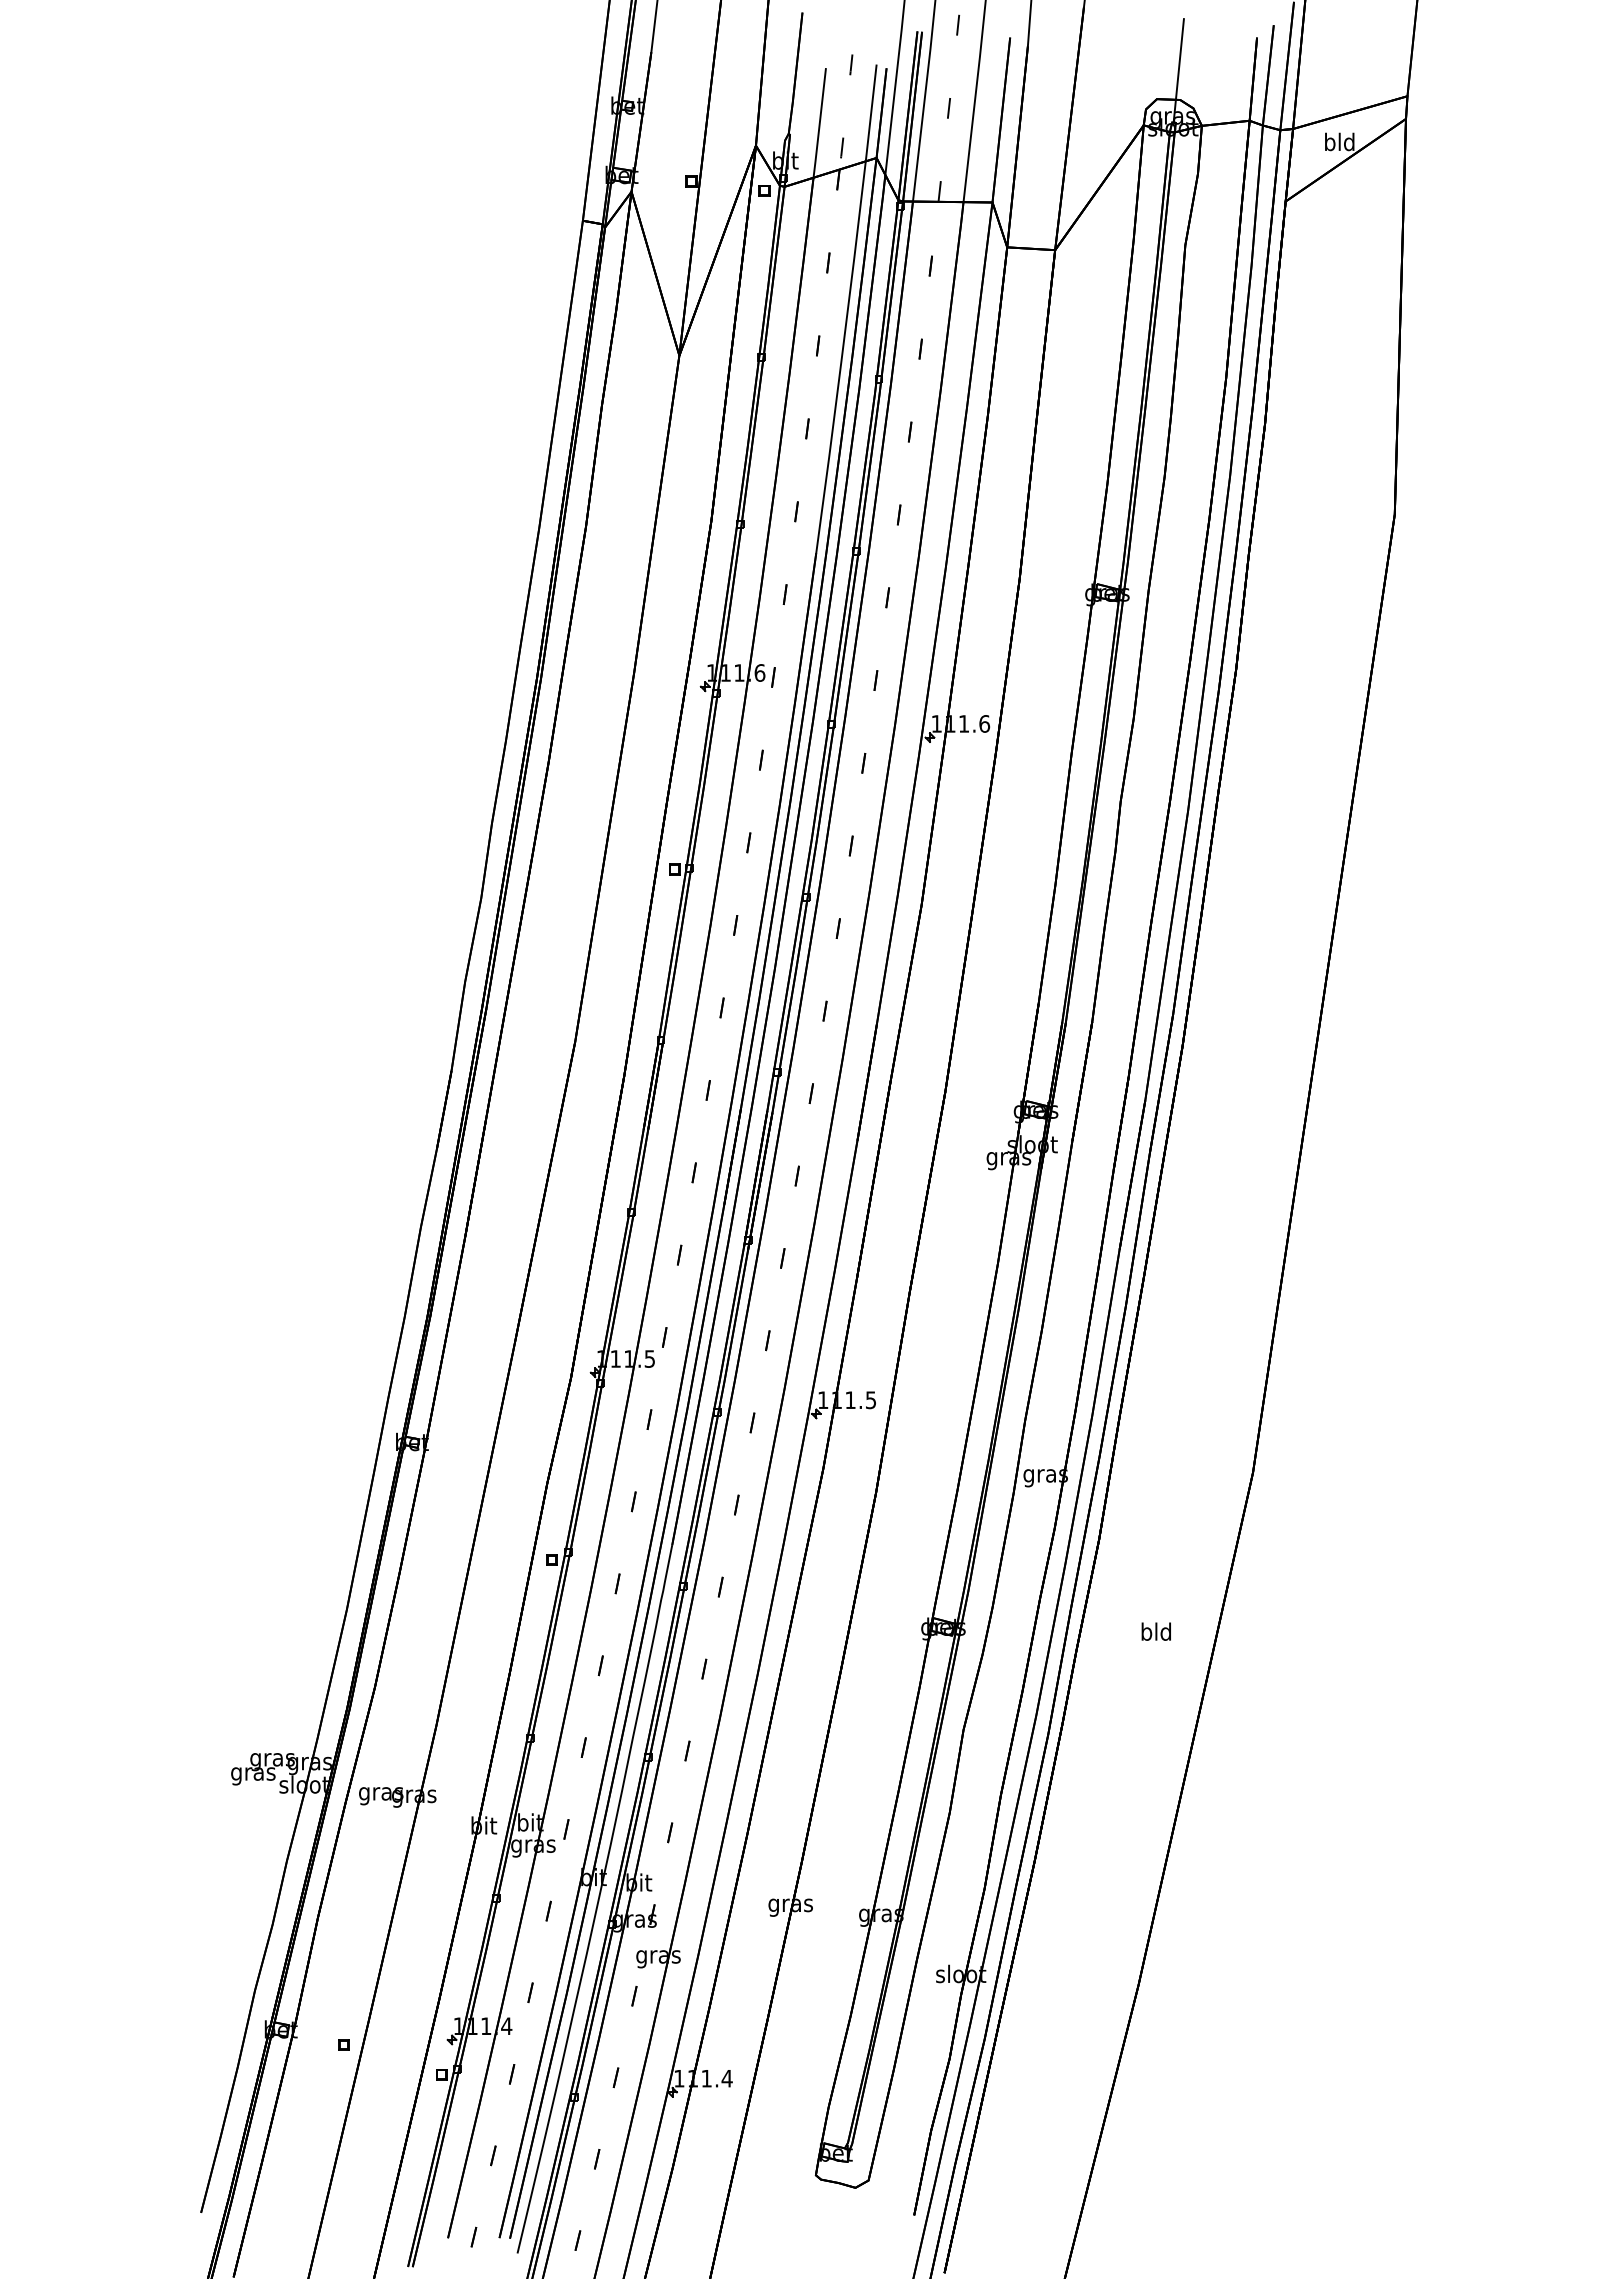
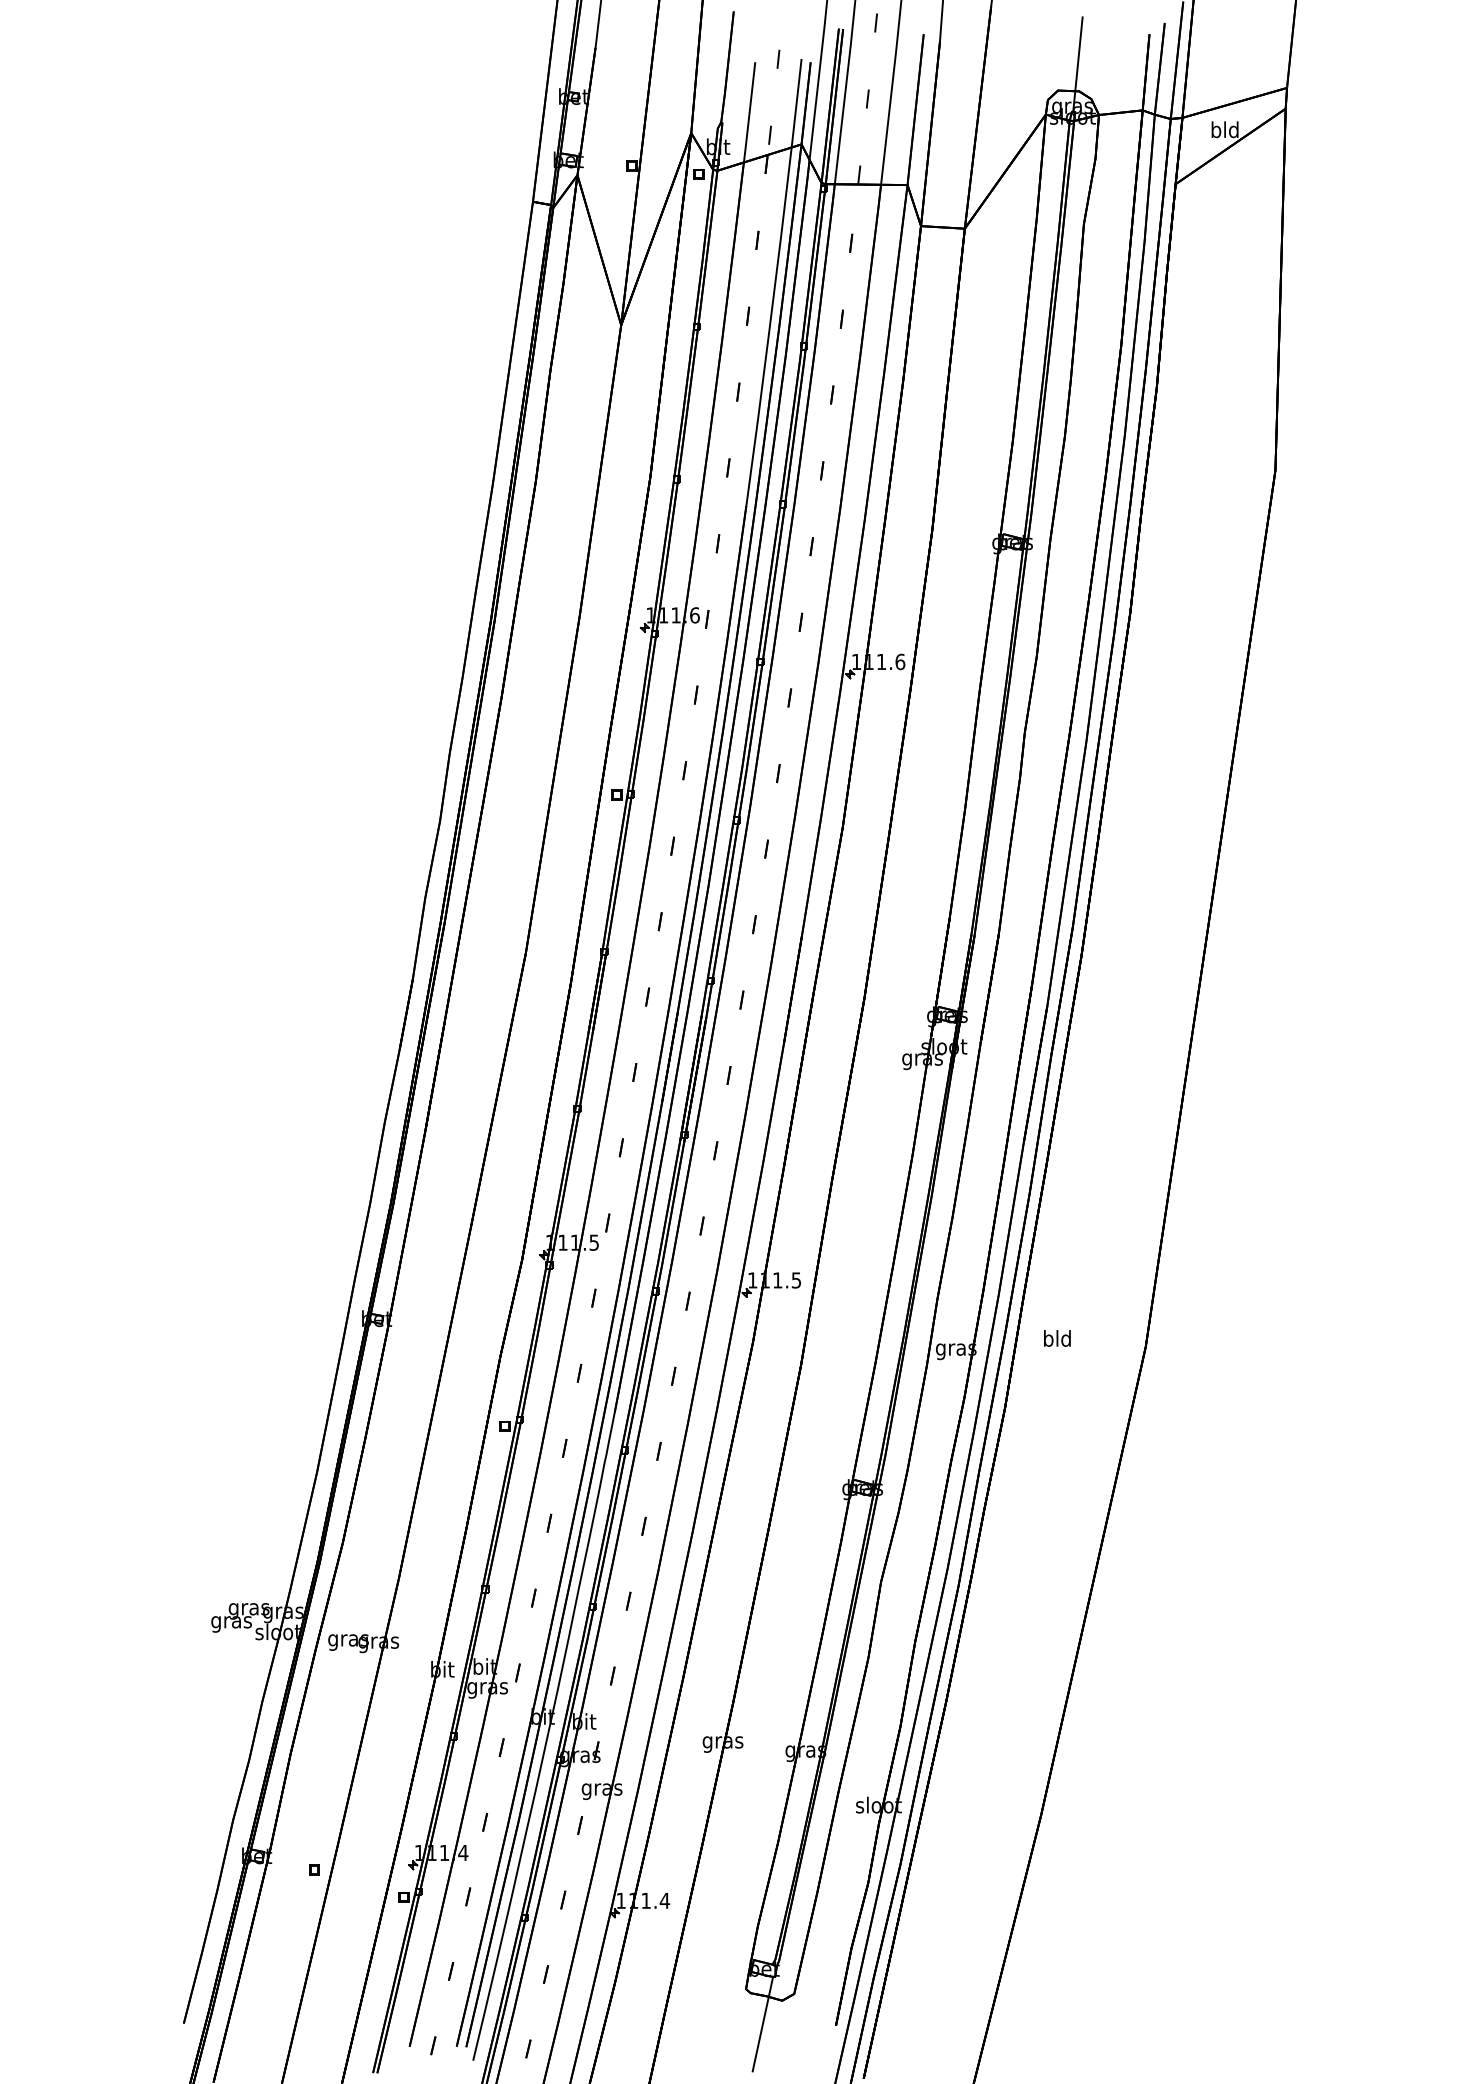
text: (1155, 1631) -> (1056, 1338), moved
line: (834, 2213) -> (763, 2024), added

